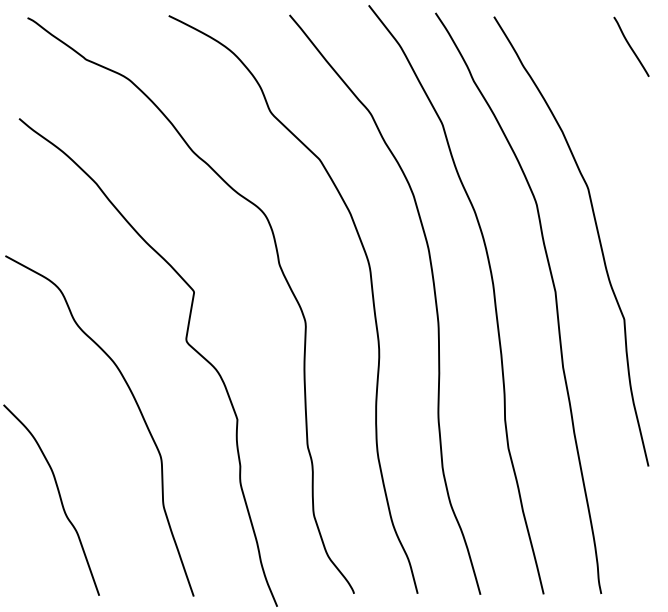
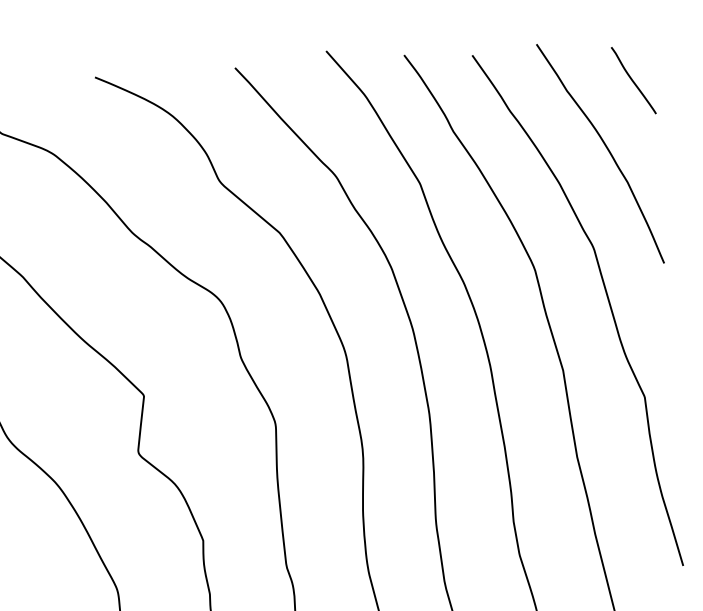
curve: (604, 104) -> (606, 149), added

